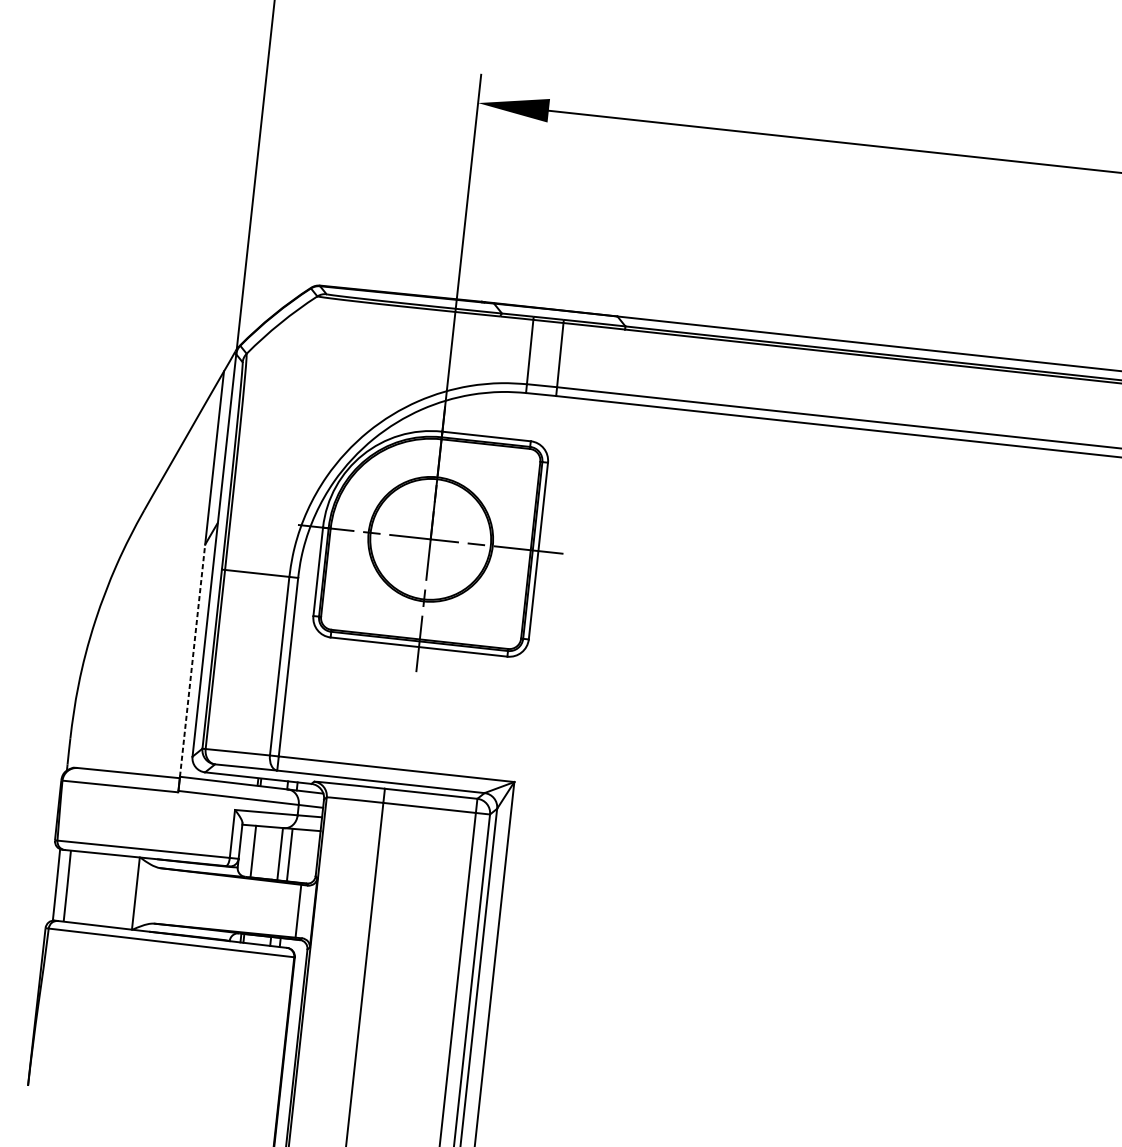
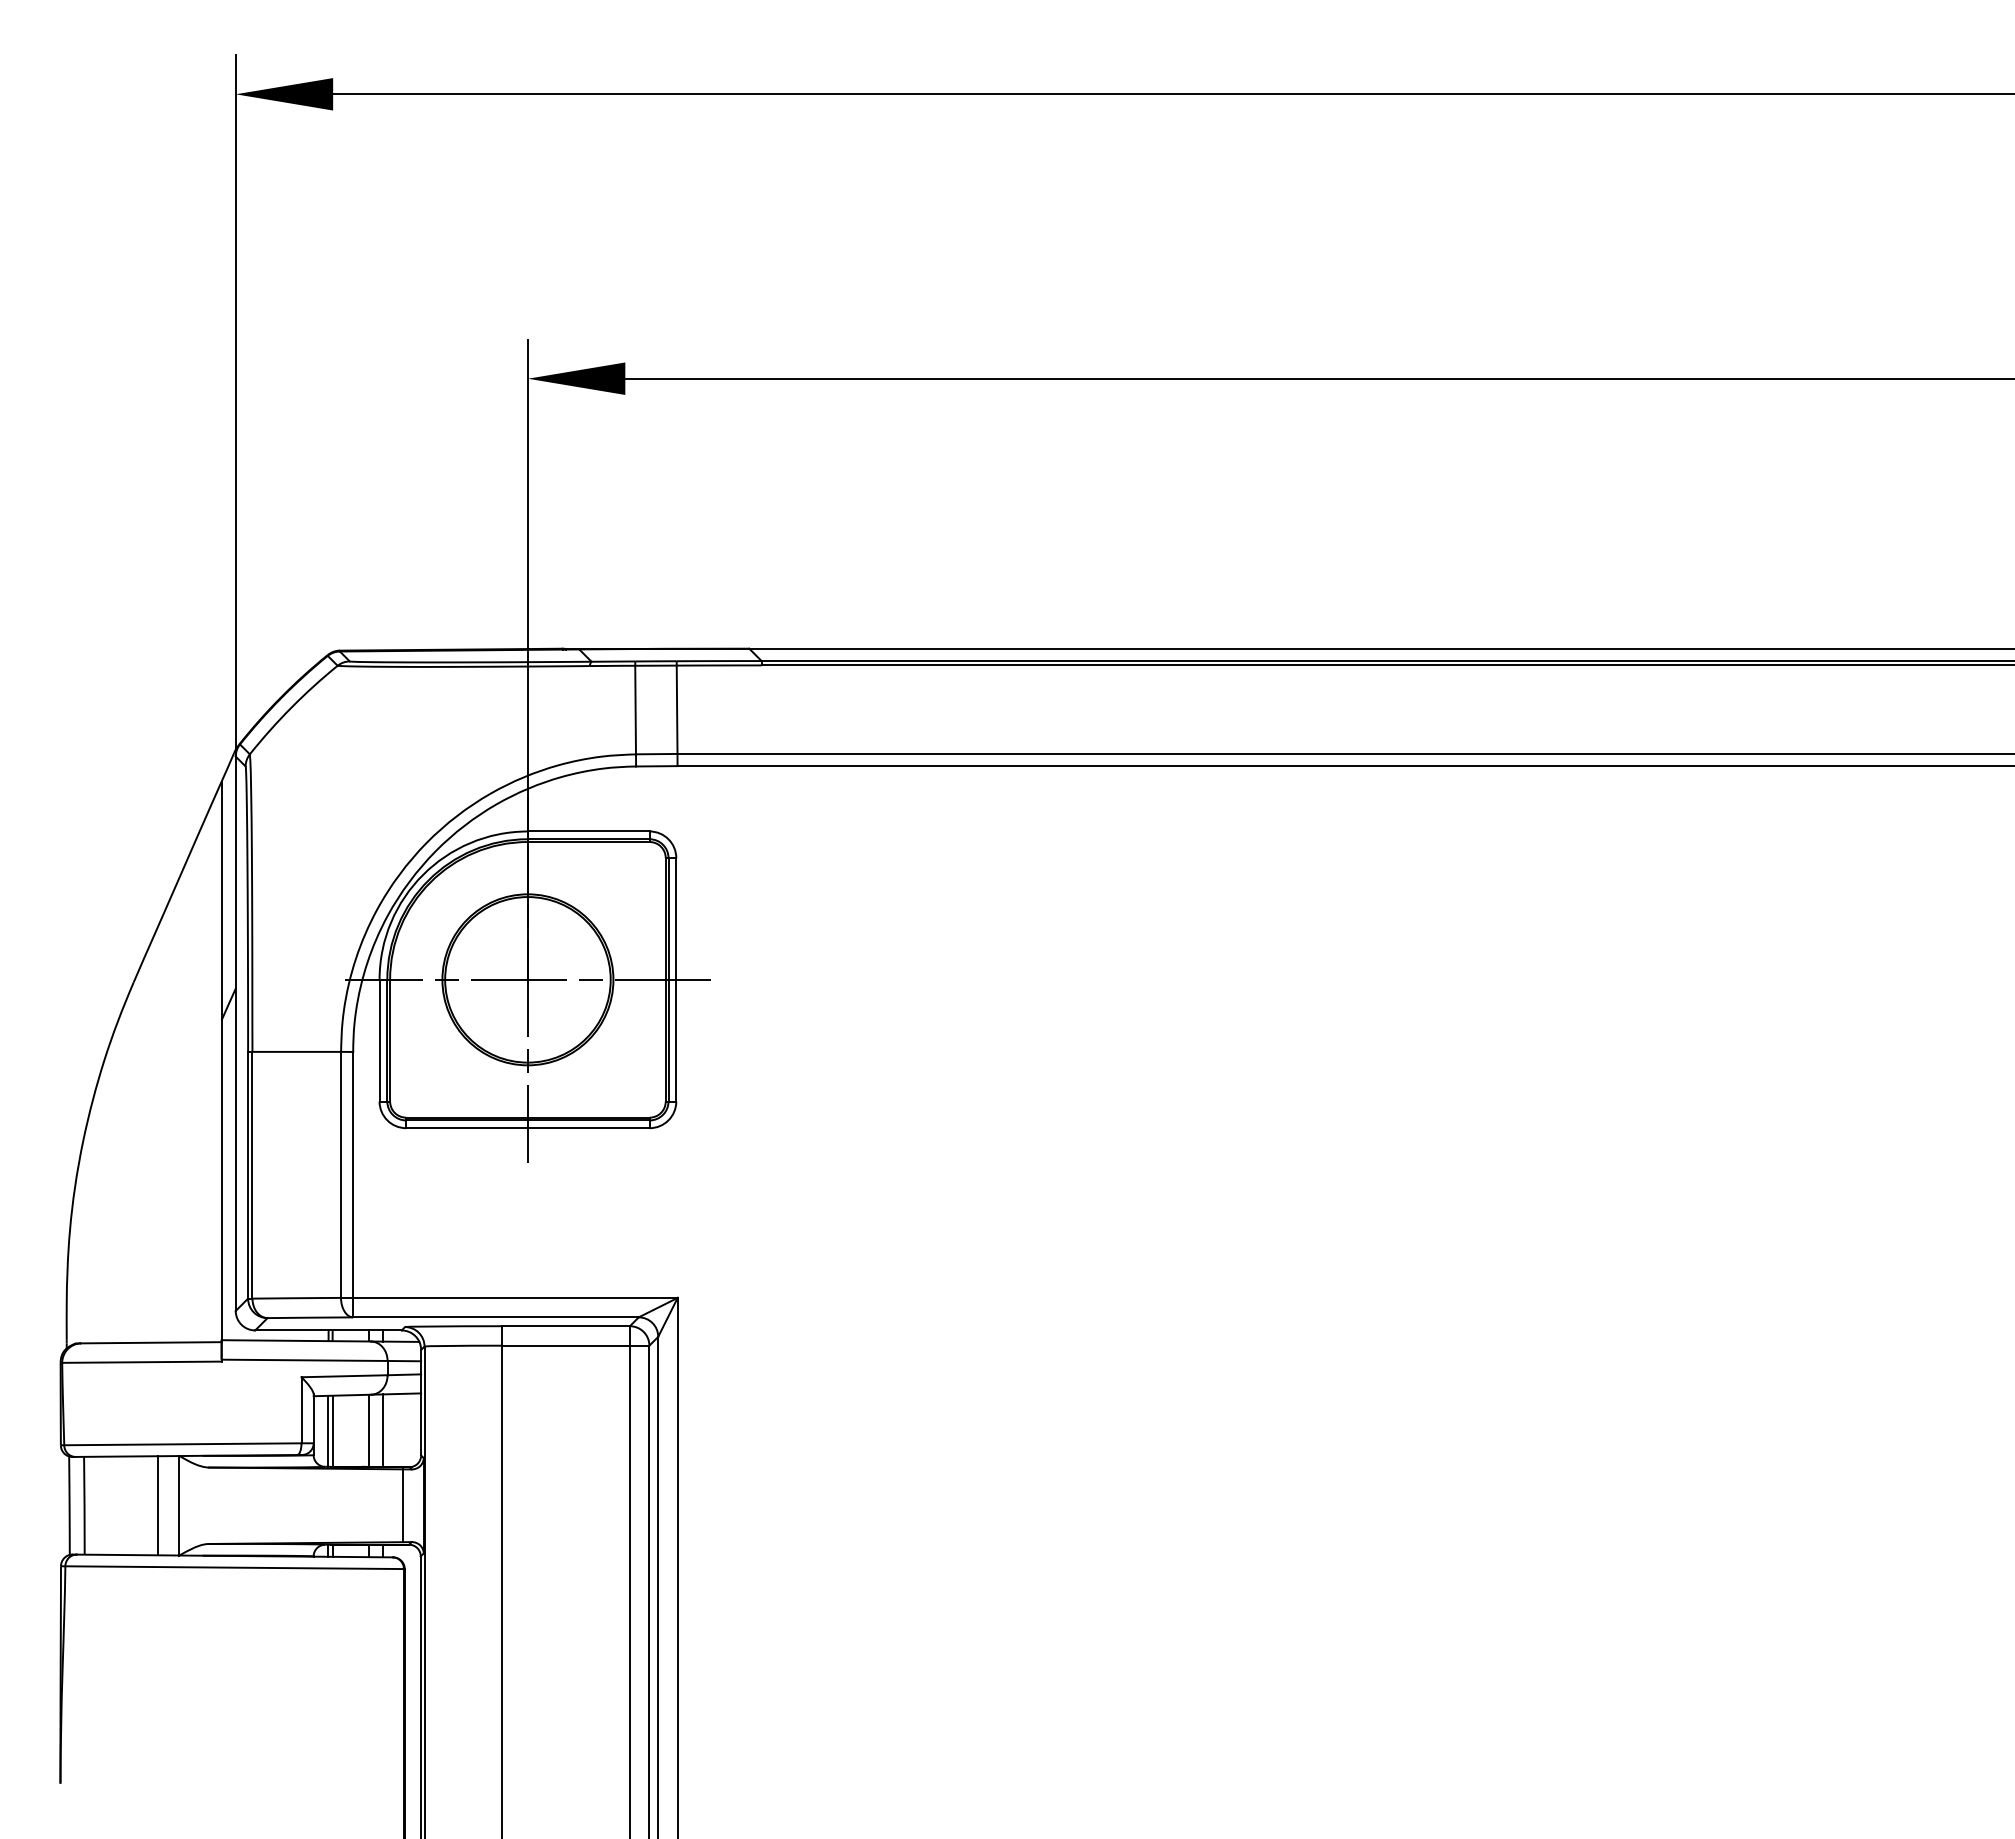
line: (192, 660) -> (221, 1180), dashed -> solid
line: (250, 850) -> (328, 1430), added
line: (120, 891) -> (157, 1505), added

